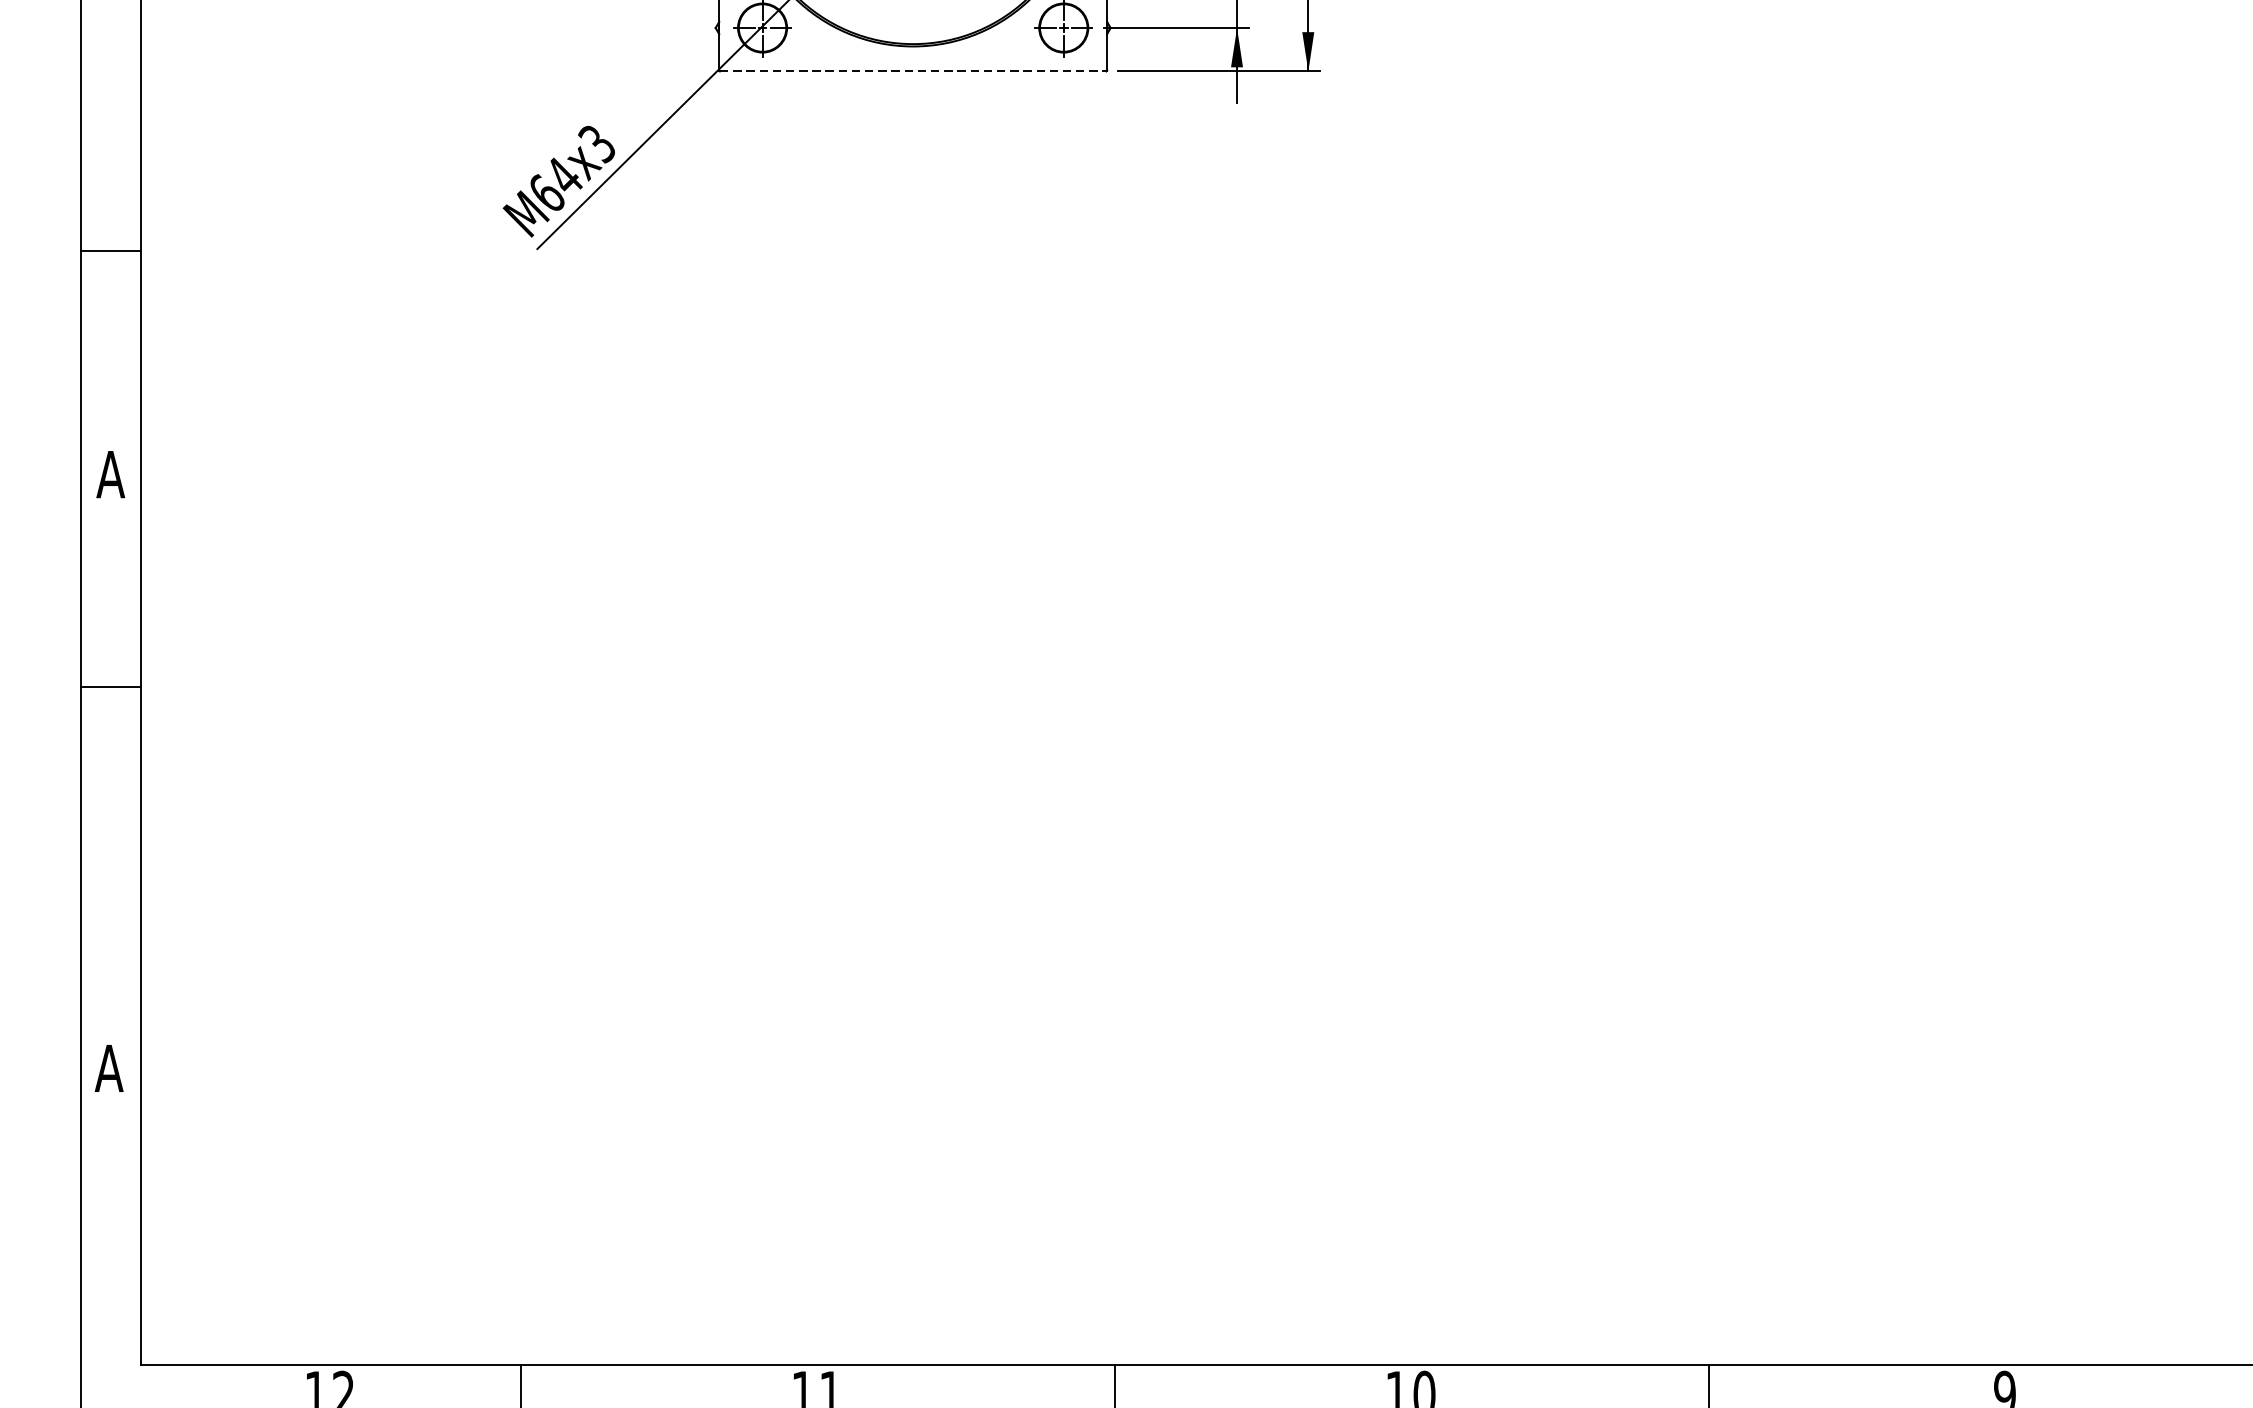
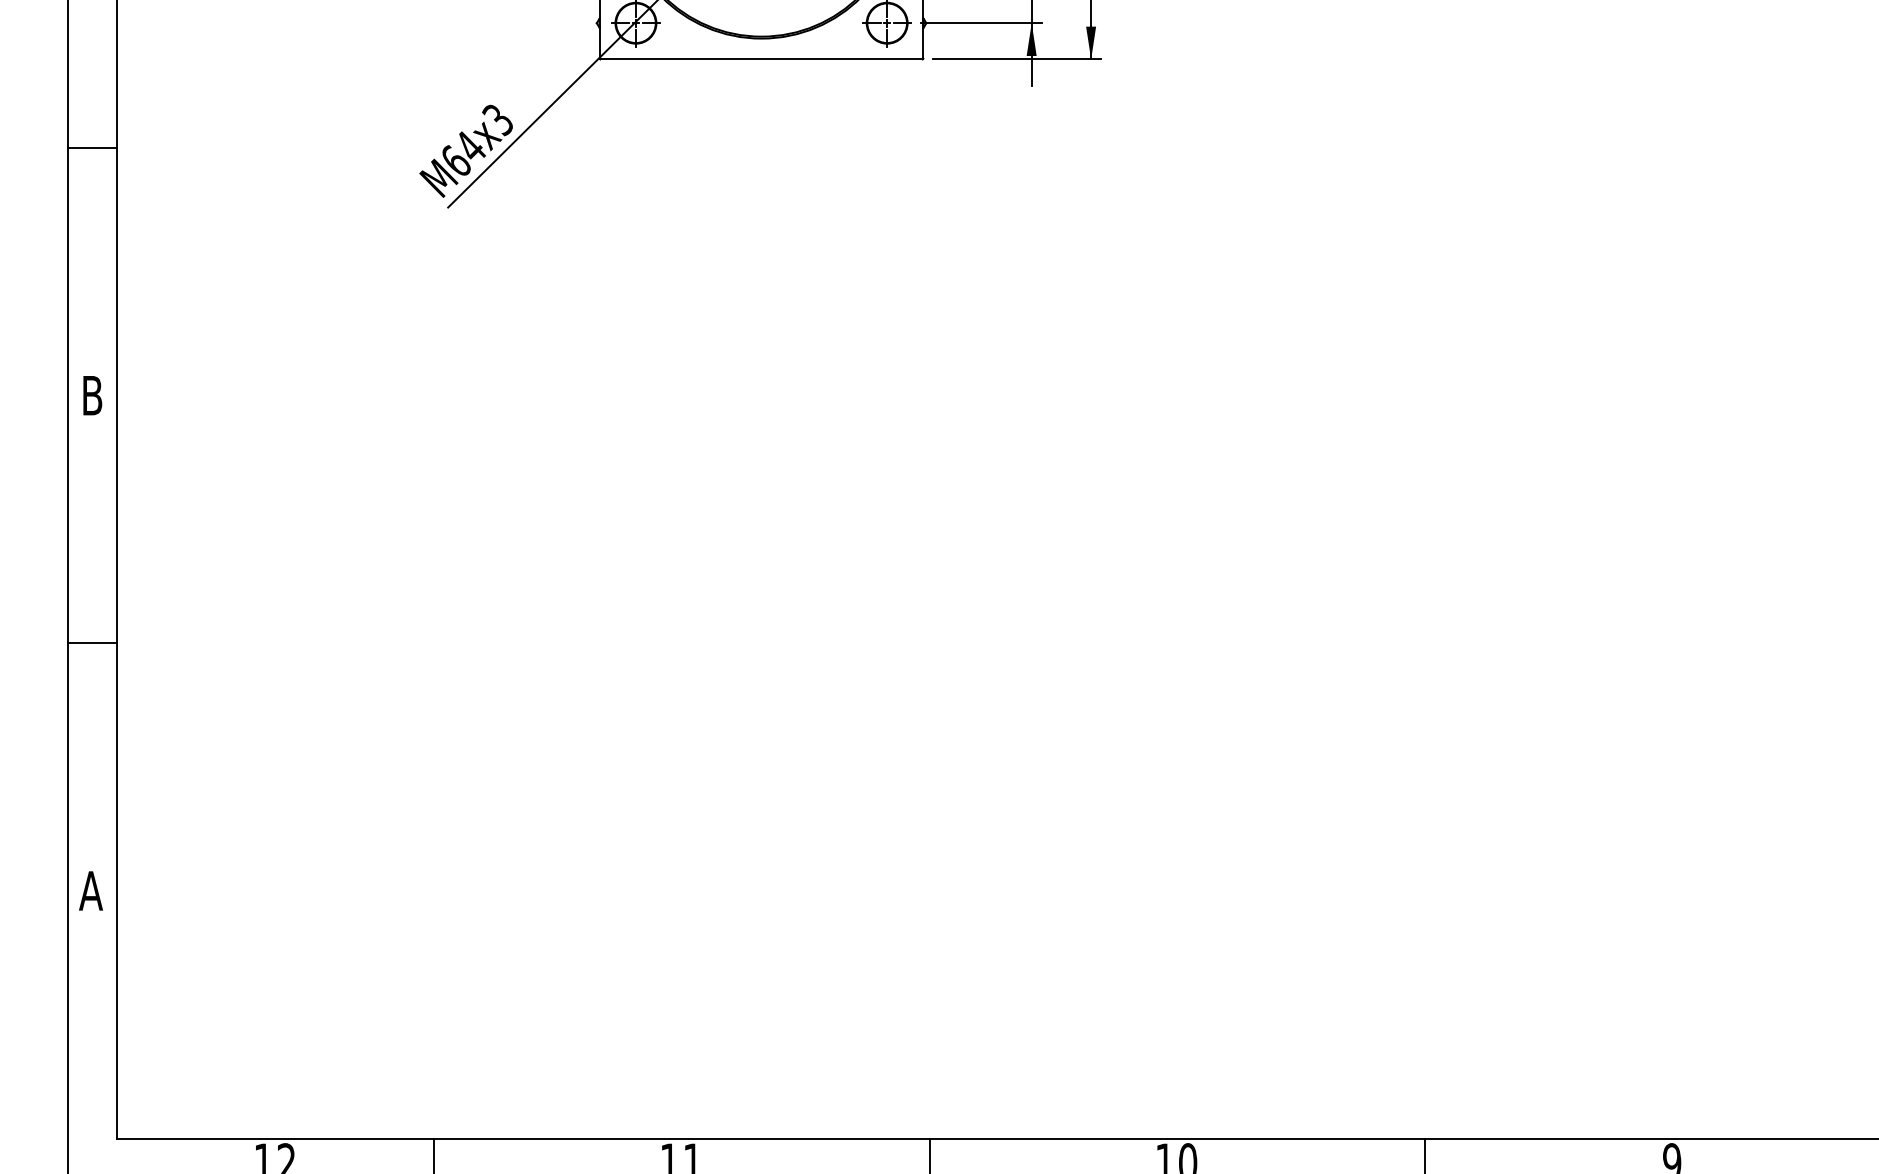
line: (914, 71) -> (762, 59), dashed -> solid
line: (110, 250) -> (92, 147), moved
text: (110, 474) -> (92, 395), A -> B
line: (110, 687) -> (92, 643), moved

